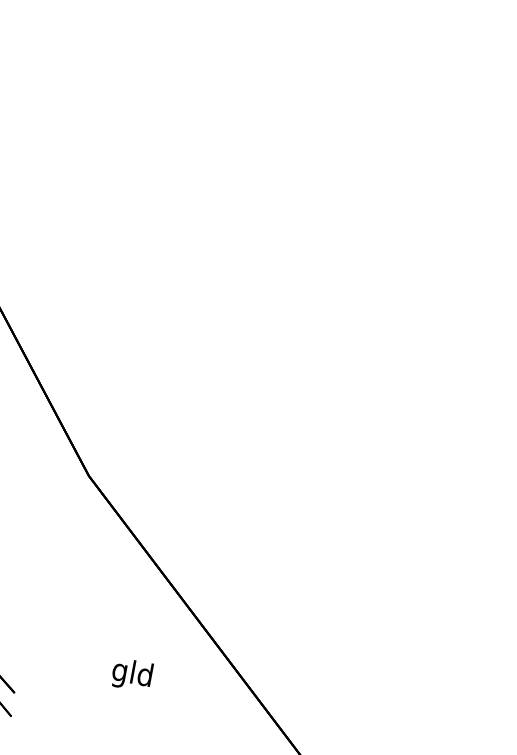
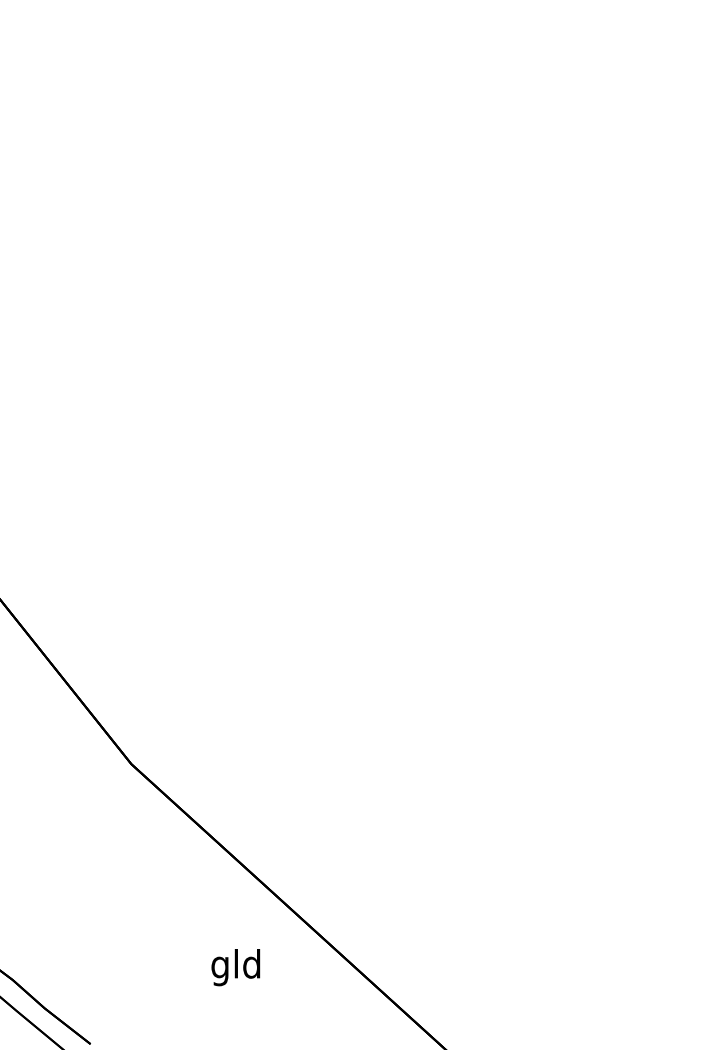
text: (131, 674) -> (235, 967), moved

